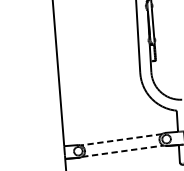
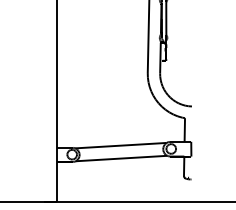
line: (121, 139) -> (121, 145), dashed -> solid
line: (122, 151) -> (121, 158), dashed -> solid

